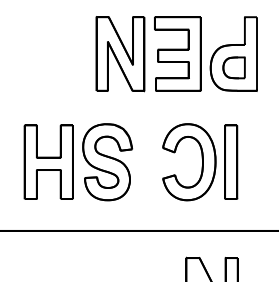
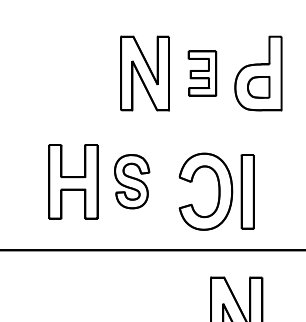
part: (177, 53) -> (202, 73), size x0.6
part: (106, 161) -> (131, 181), size x0.7
part: (199, 161) -> (216, 191), moved

